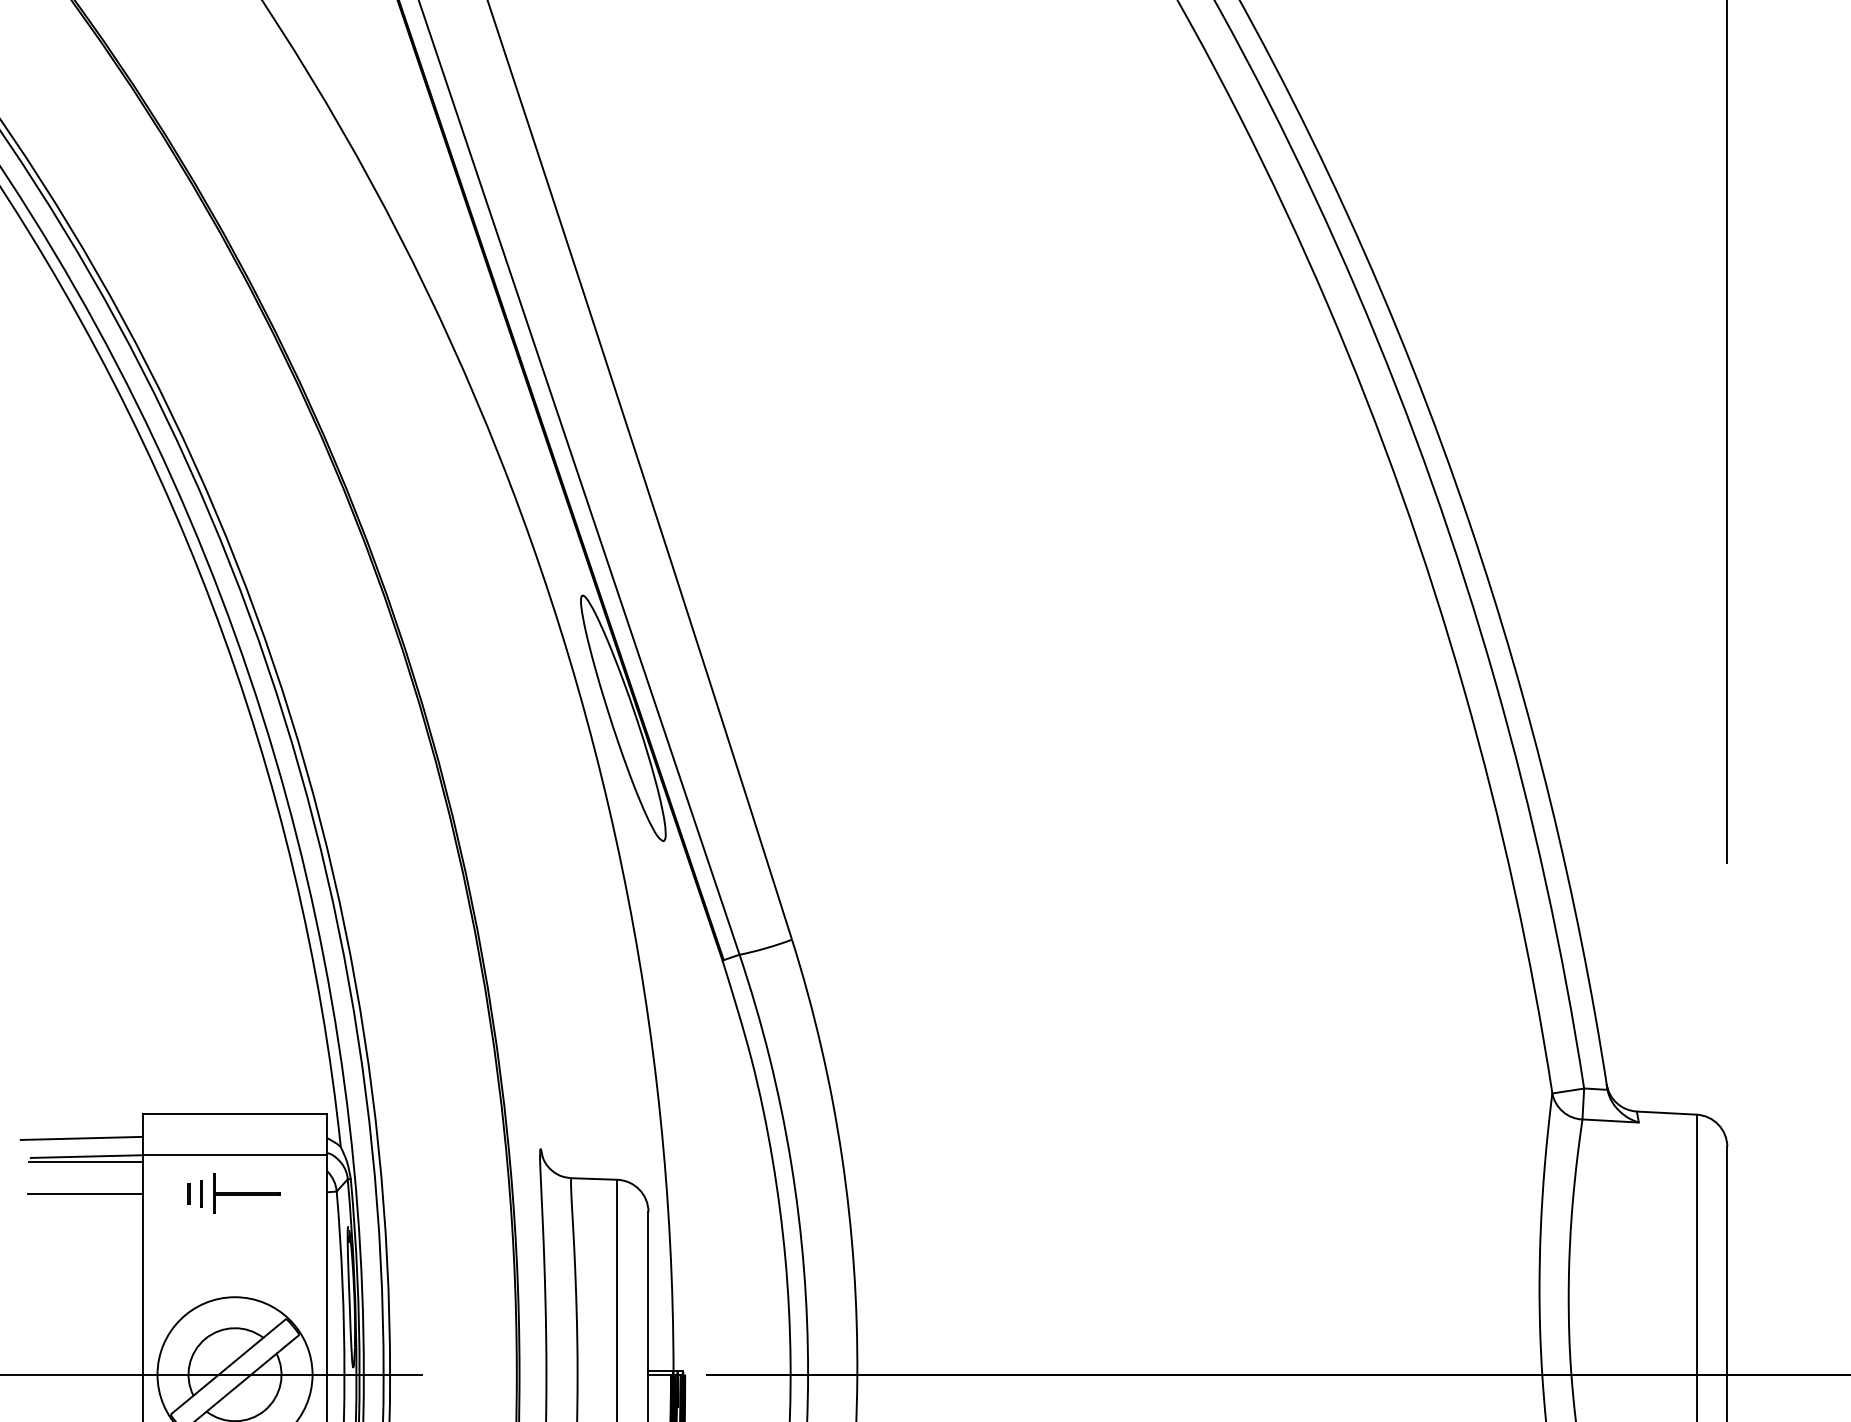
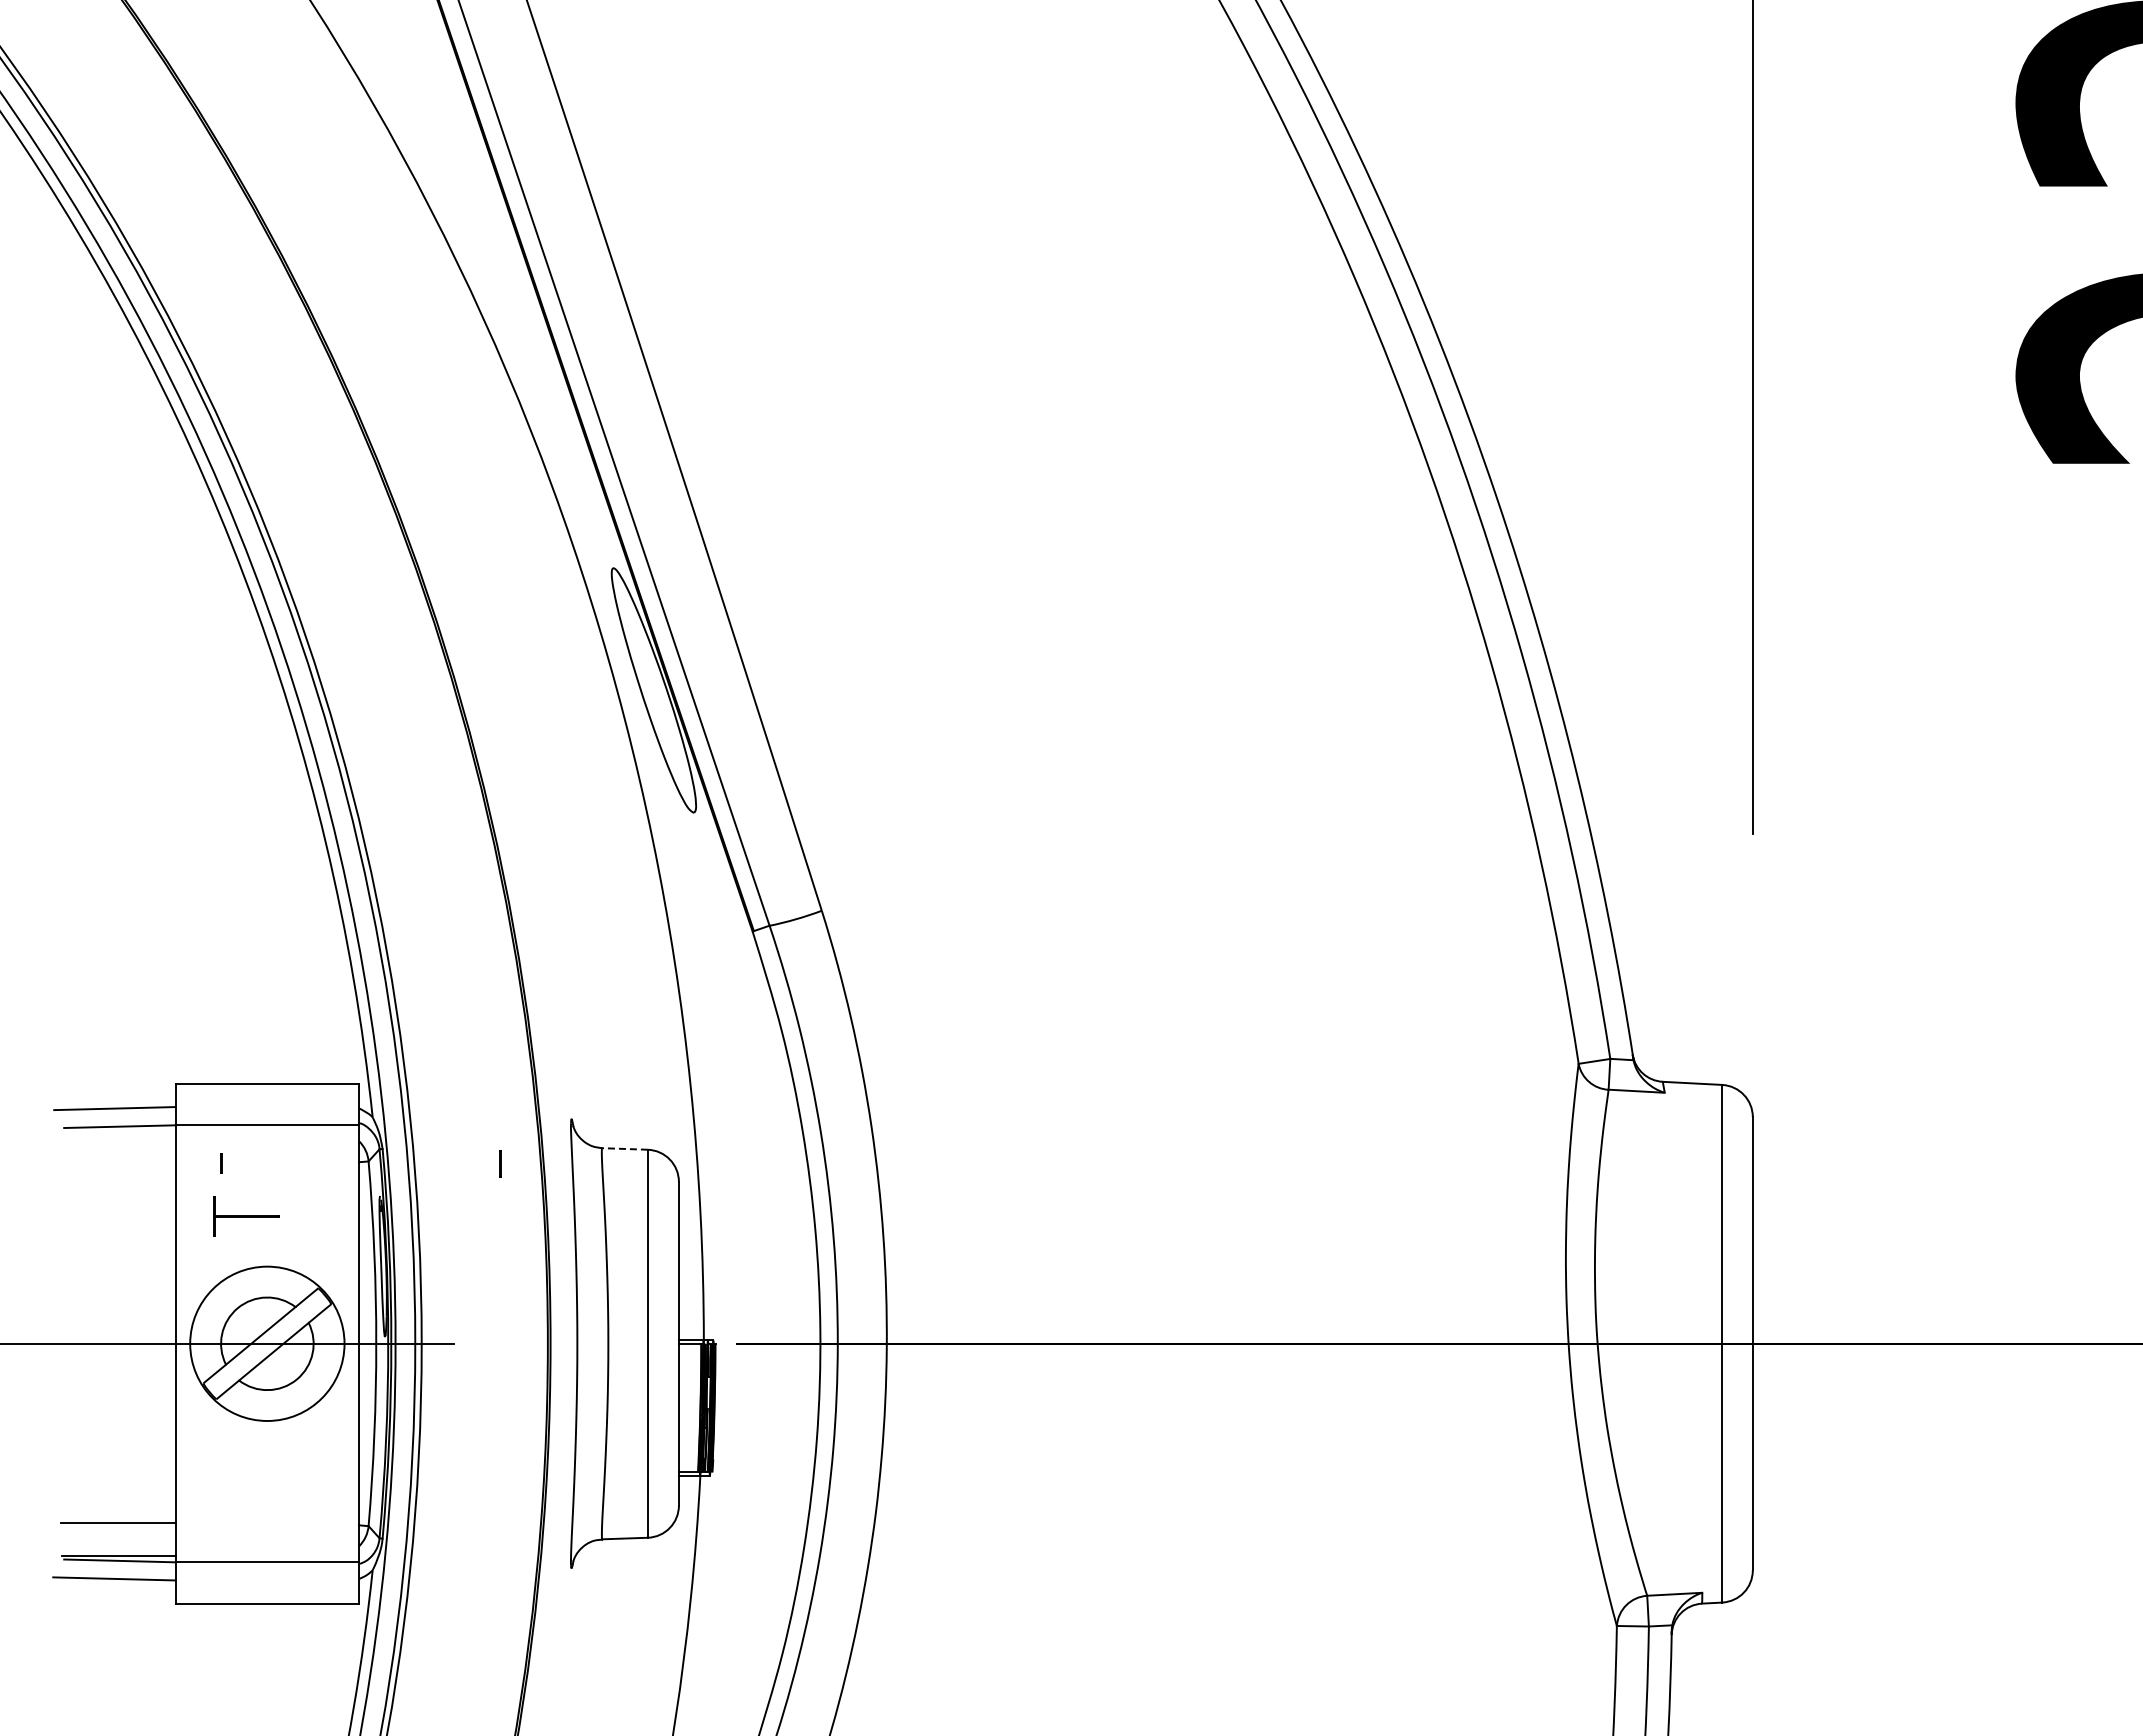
line: (85, 1162) -> (118, 1132), removed
line: (594, 1178) -> (625, 1148), solid -> dashed
line: (202, 1193) -> (500, 1163), moved
part: (247, 1193) -> (246, 1216), moved
line: (85, 1194) -> (118, 1164), removed

